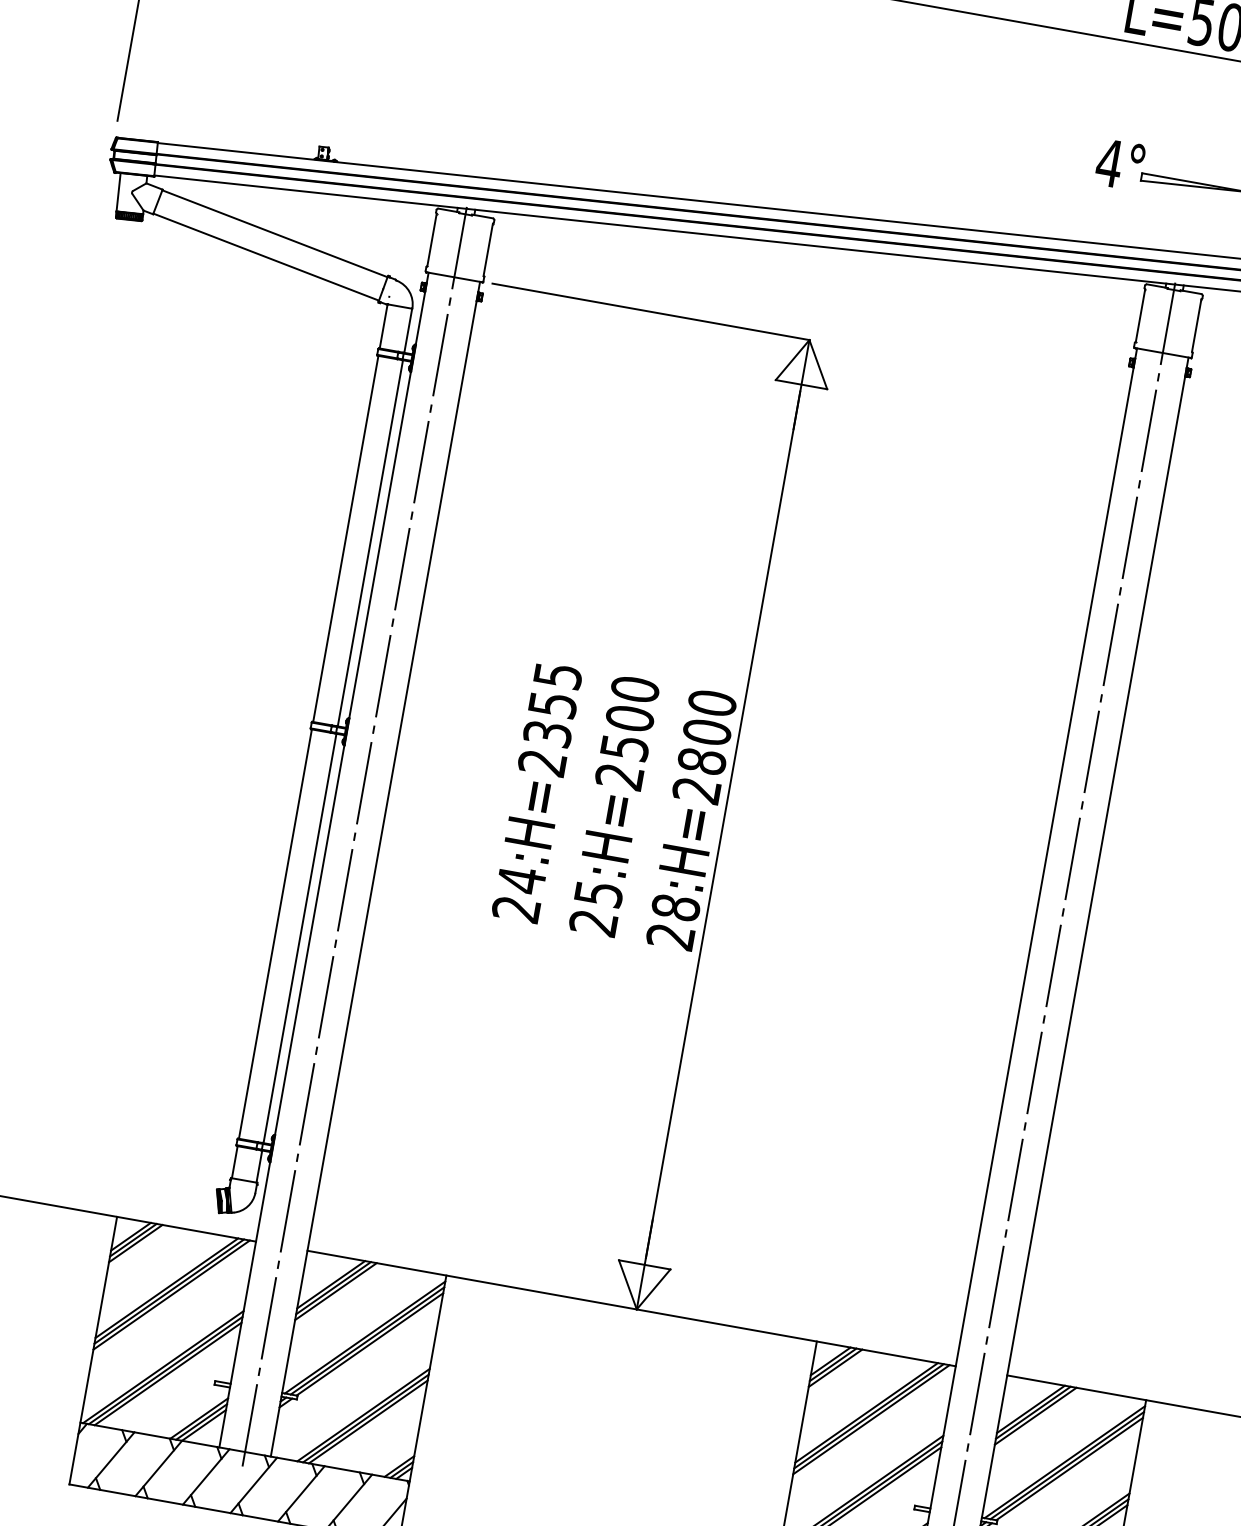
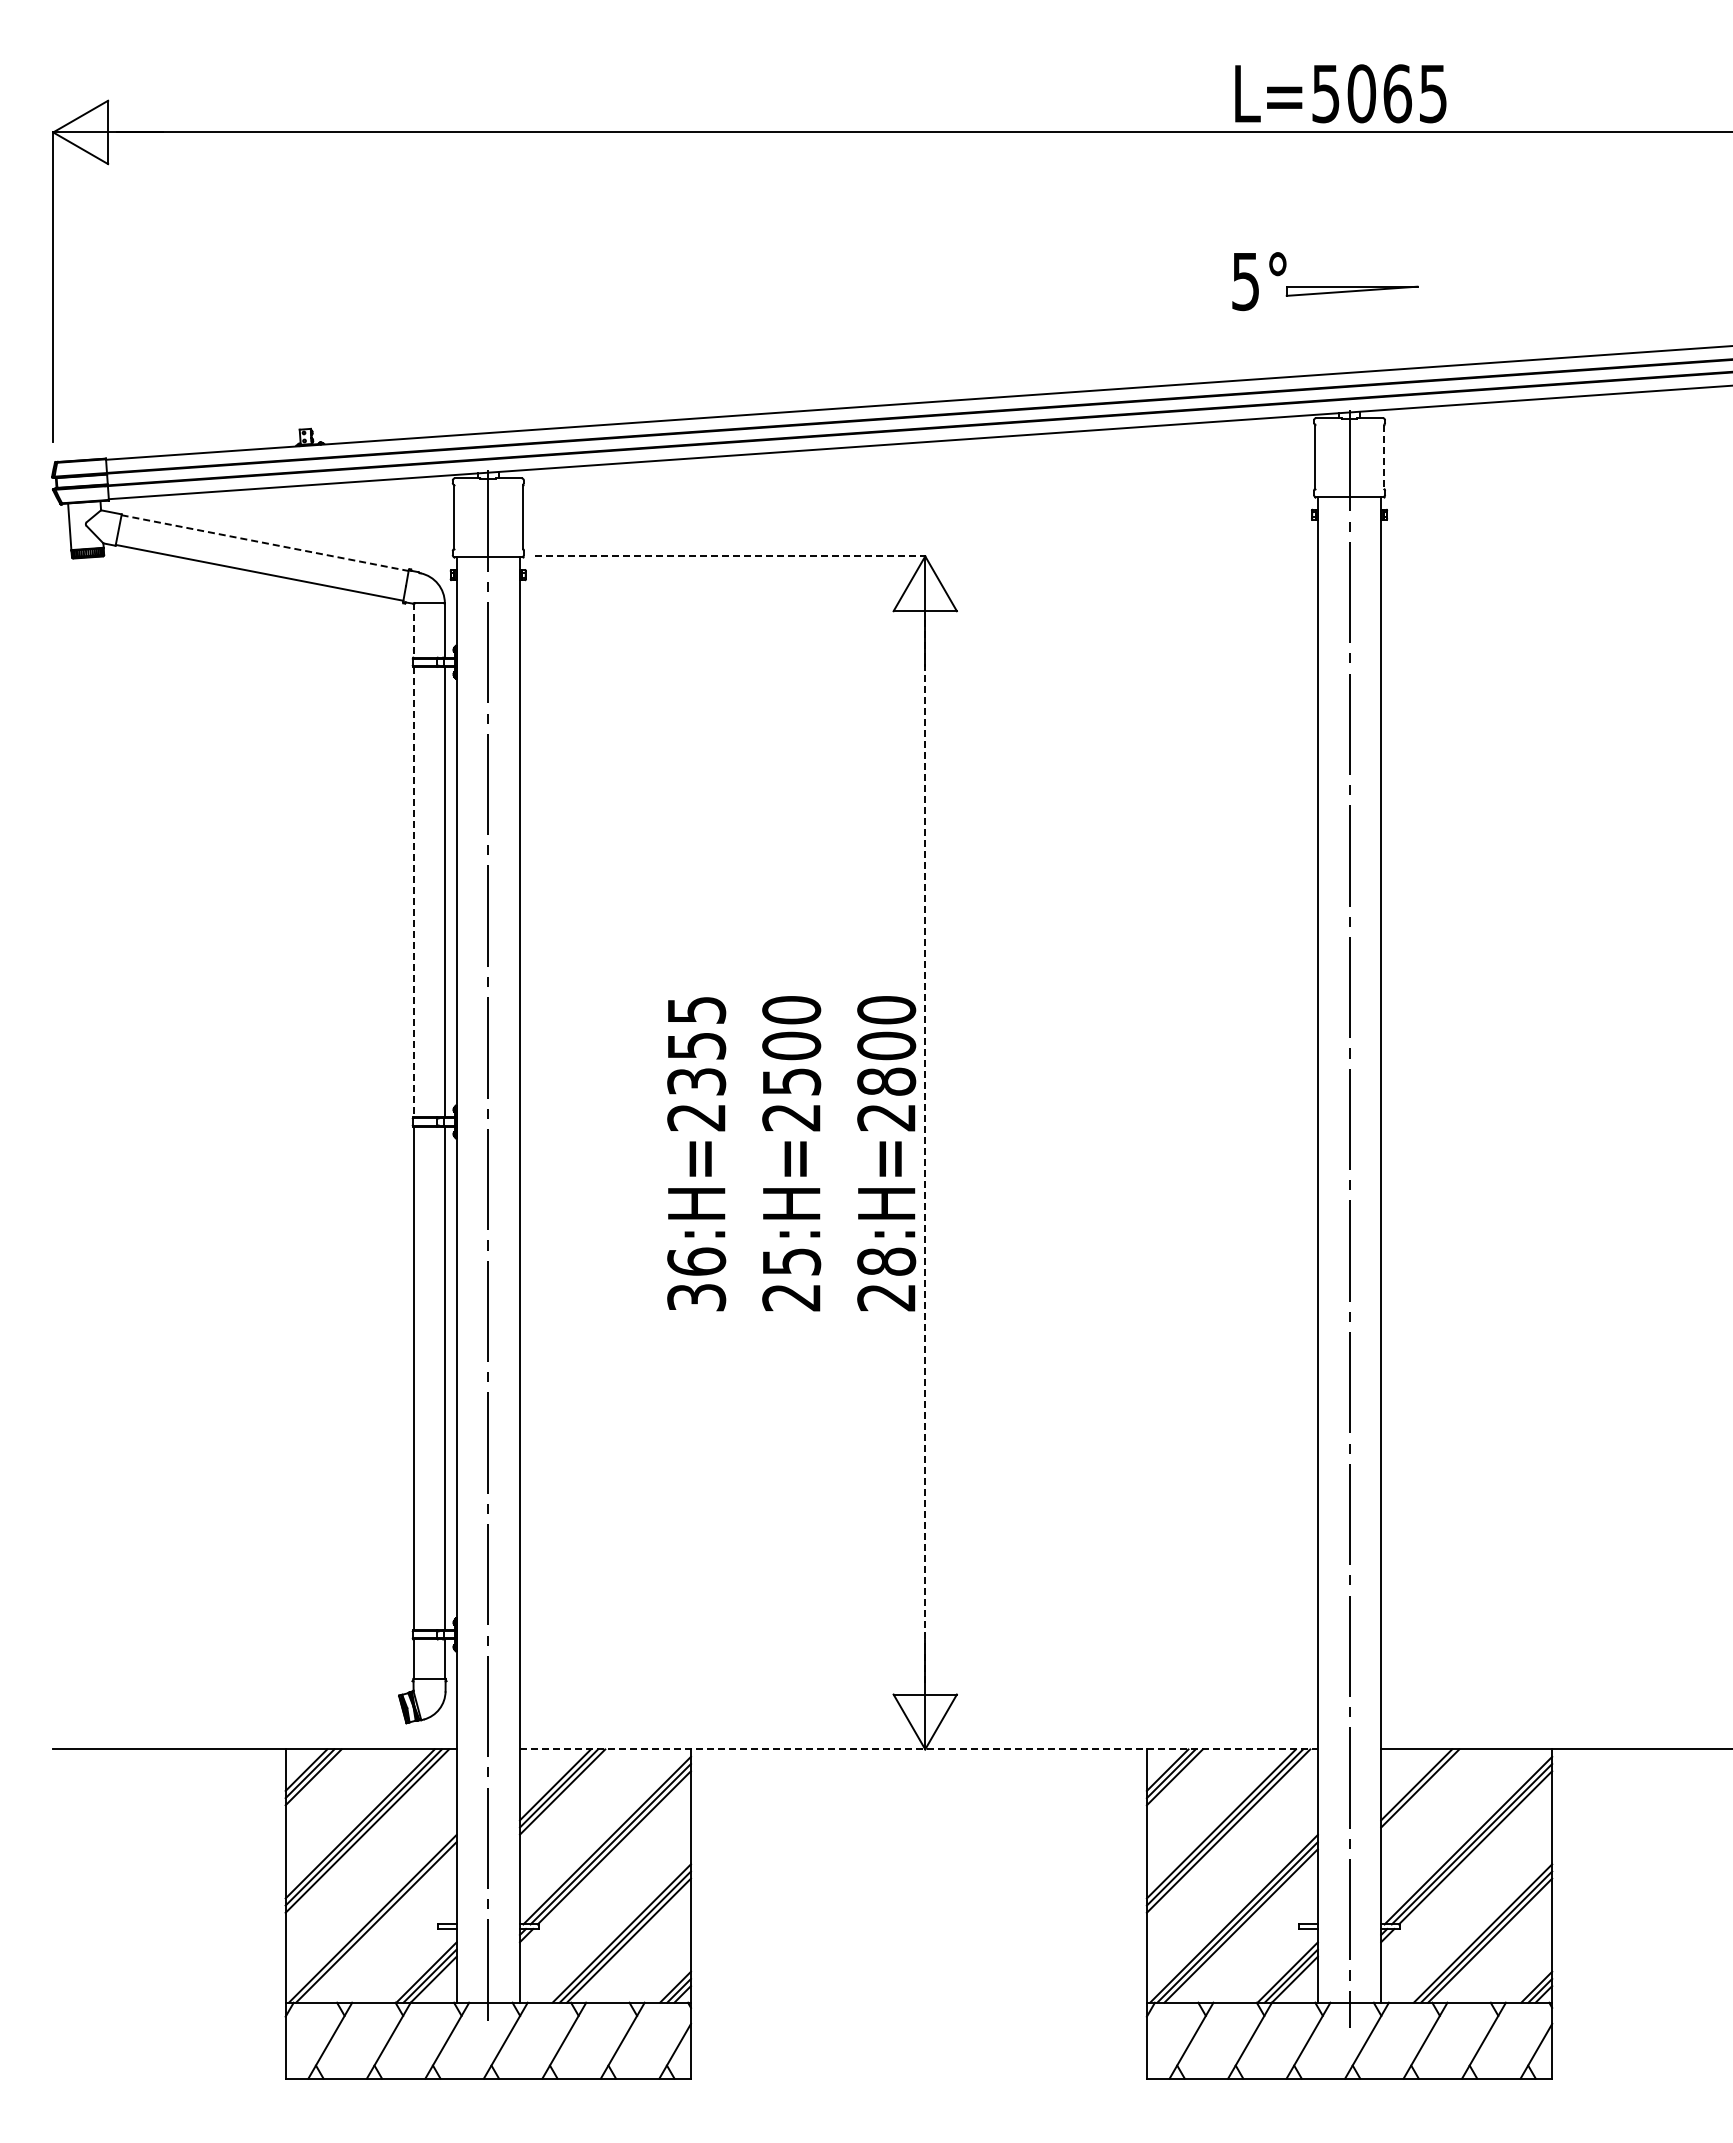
text: (1109, 163) -> (1245, 282), 4° -> 5°
line: (275, 234) -> (265, 543), solid -> dashed
line: (651, 312) -> (730, 556), solid -> dashed
line: (383, 326) -> (414, 630), solid -> dashed
line: (1196, 326) -> (1384, 457), solid -> dashed
line: (345, 539) -> (414, 892), solid -> dashed
line: (723, 825) -> (925, 1153), solid -> dashed
text: (518, 894) -> (696, 1279), 24:H=2355 -> 36:H=2355
line: (631, 1308) -> (918, 1749), solid -> dashed
line: (167, 1373) -> (379, 1925), removed
line: (1035, 1415) -> (1423, 1791), removed

